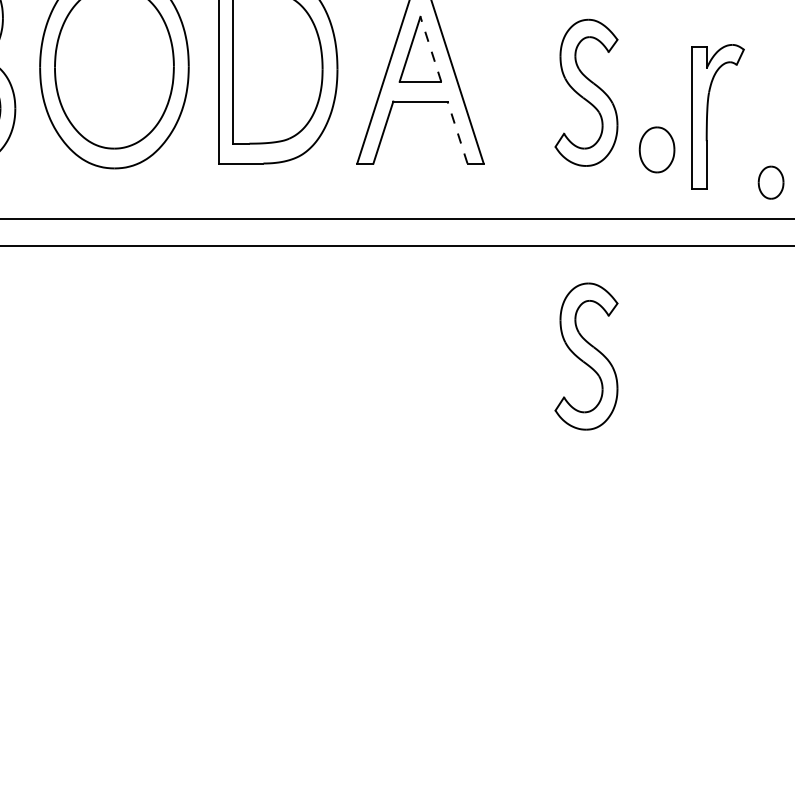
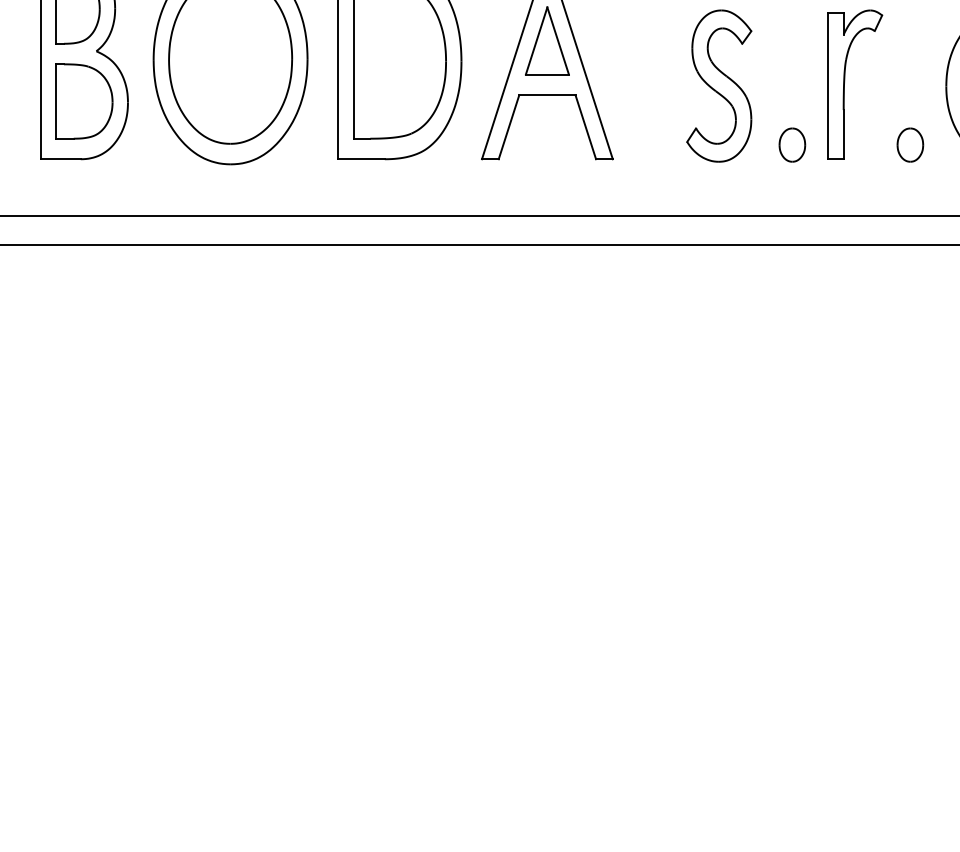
line: (431, 48) -> (558, 40), dashed -> solid
part: (708, 113) -> (845, 81), moved
line: (457, 132) -> (585, 127), dashed -> solid
part: (657, 149) -> (792, 144), size x0.71
part: (771, 182) -> (910, 144), moved
part: (586, 355) -> (719, 358), removed

